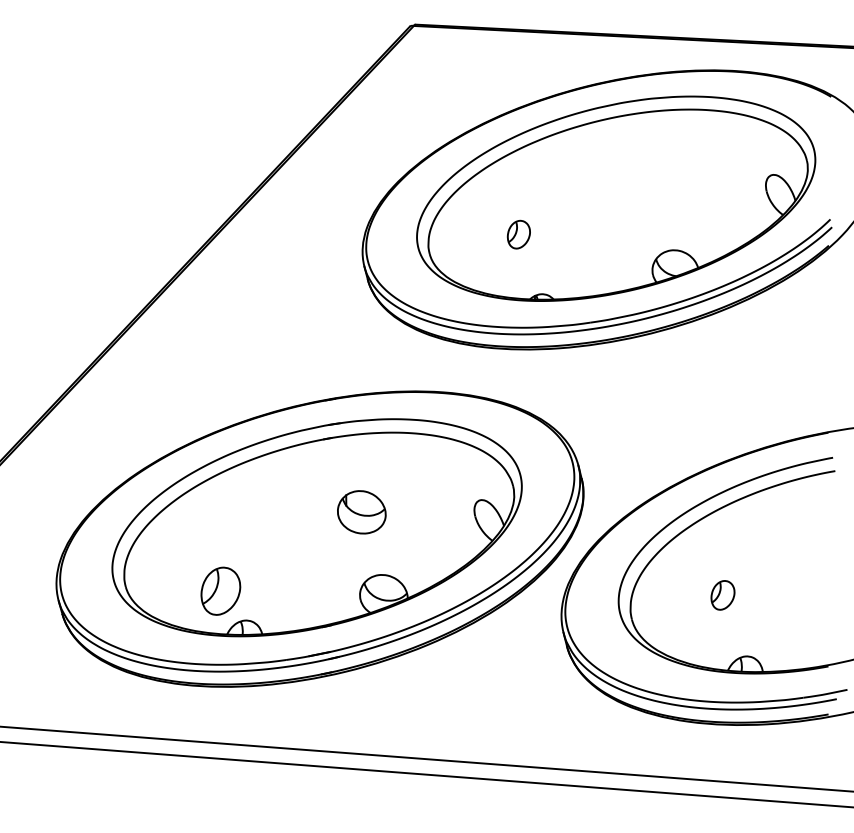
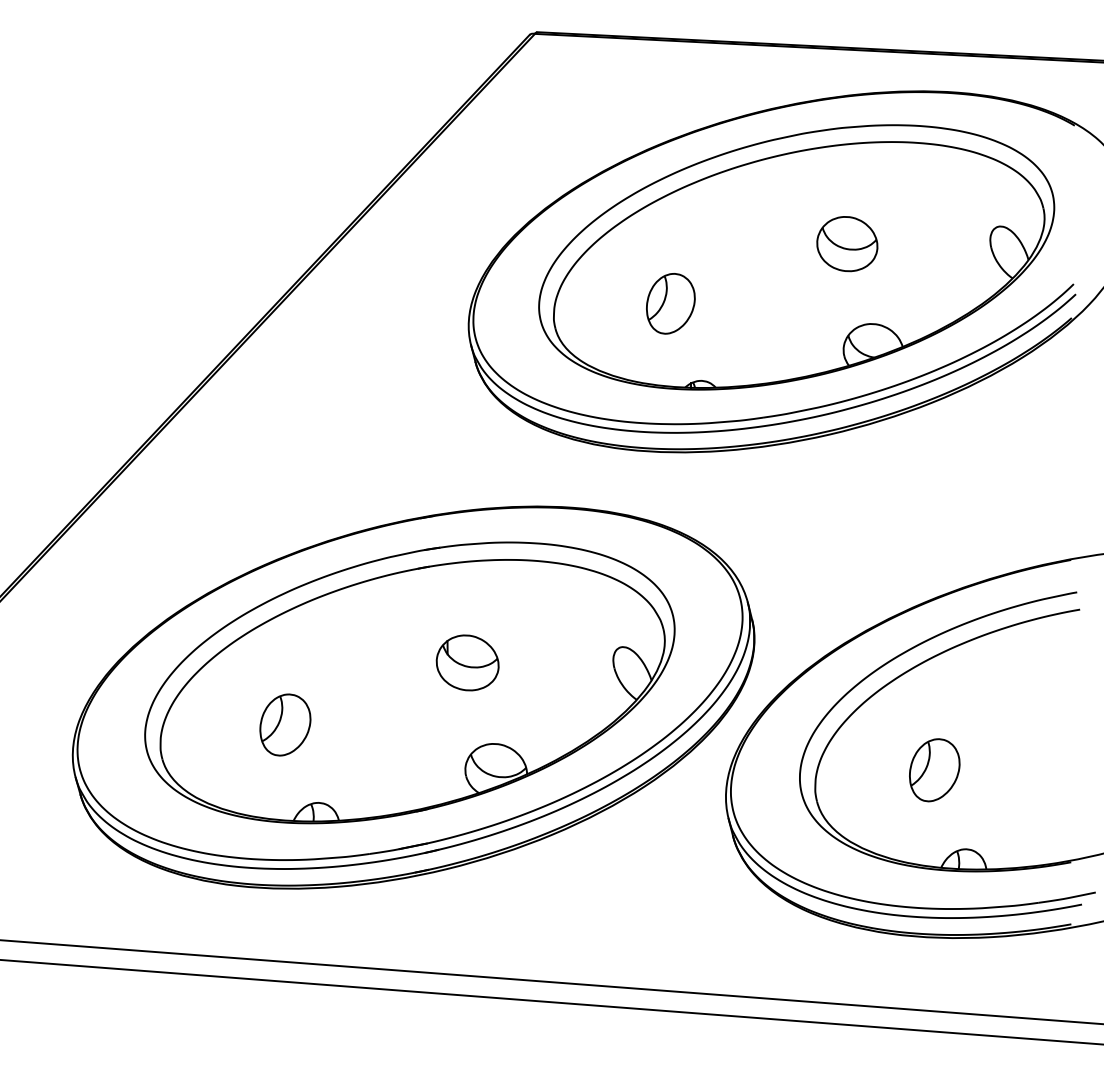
part: (655, 188) -> (847, 244), added
part: (518, 234) -> (670, 303), size x1.67
part: (220, 590) -> (285, 724), moved
part: (722, 595) -> (934, 770), size x1.67

